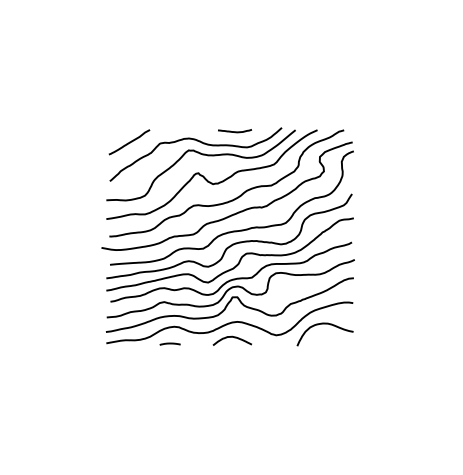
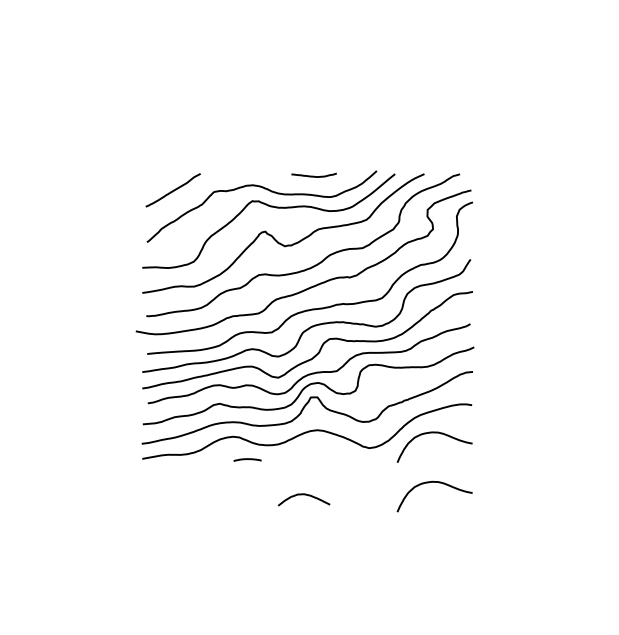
curve: (231, 337) -> (302, 495), moved
line: (169, 343) -> (246, 459), moved
curve: (324, 361) -> (433, 483), added

